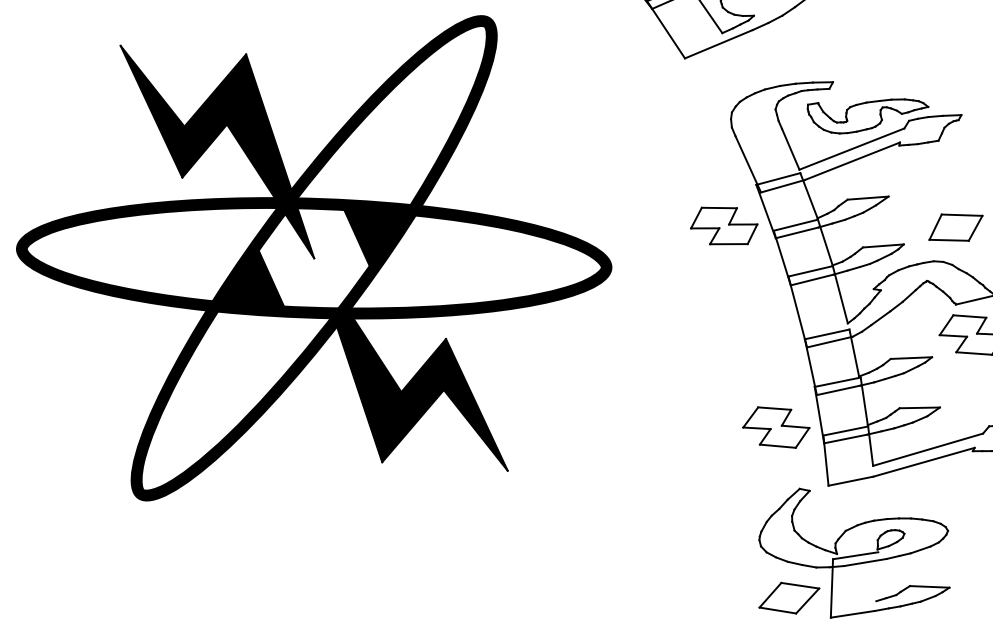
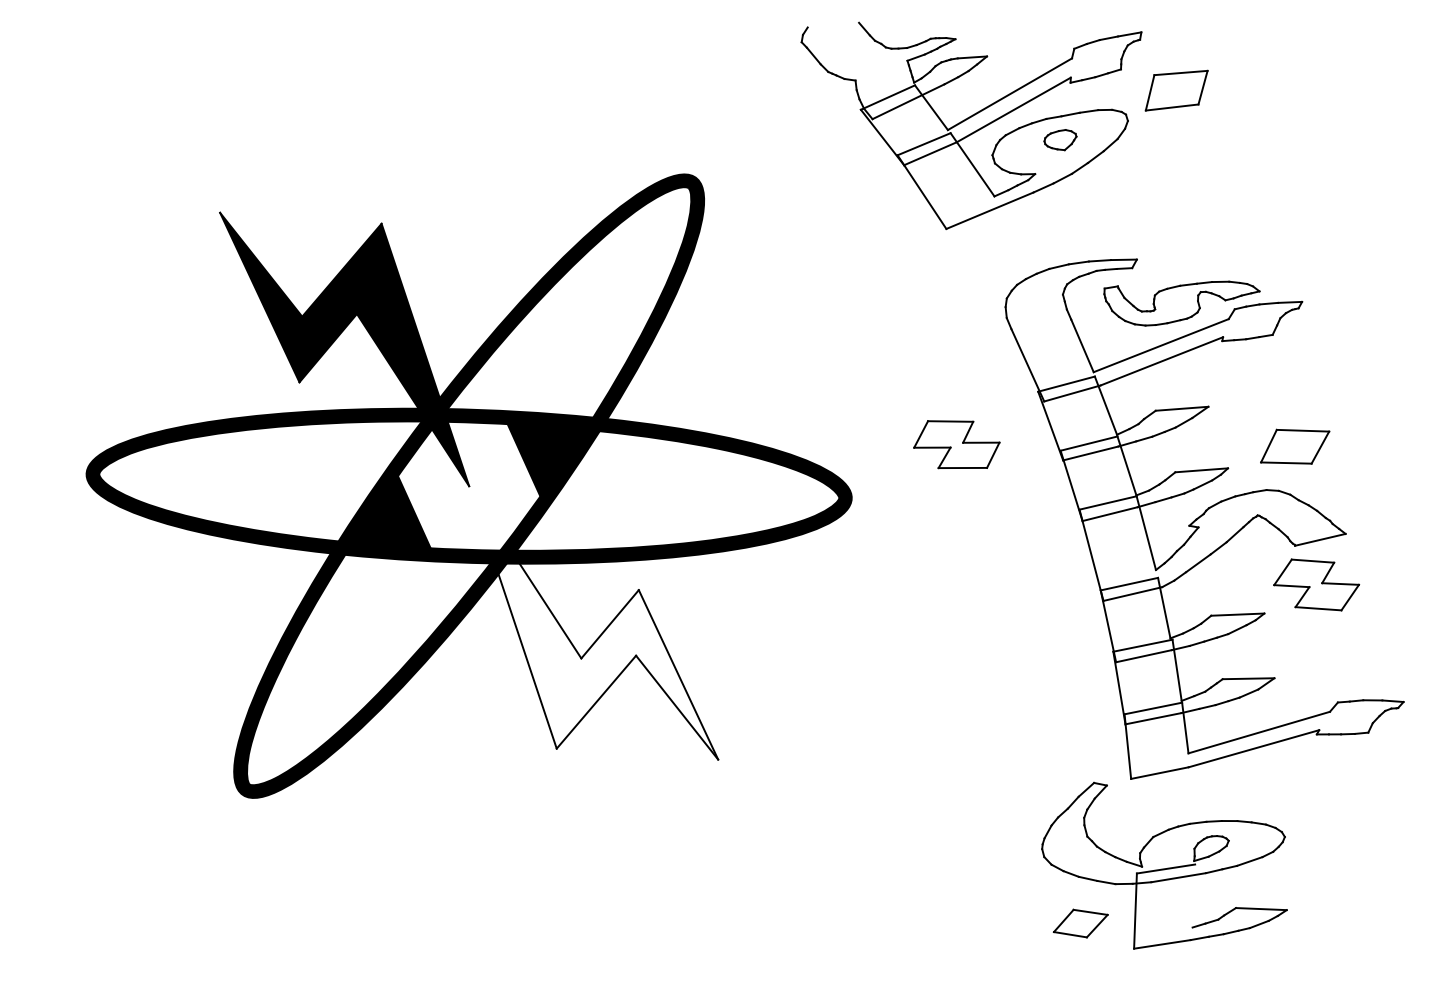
part: (723, 225) -> (956, 444), moved
fill: (413, 384) -> (596, 648), removed
part: (775, 427) -> (1063, 704), removed
part: (789, 598) -> (1080, 923), size x0.7

